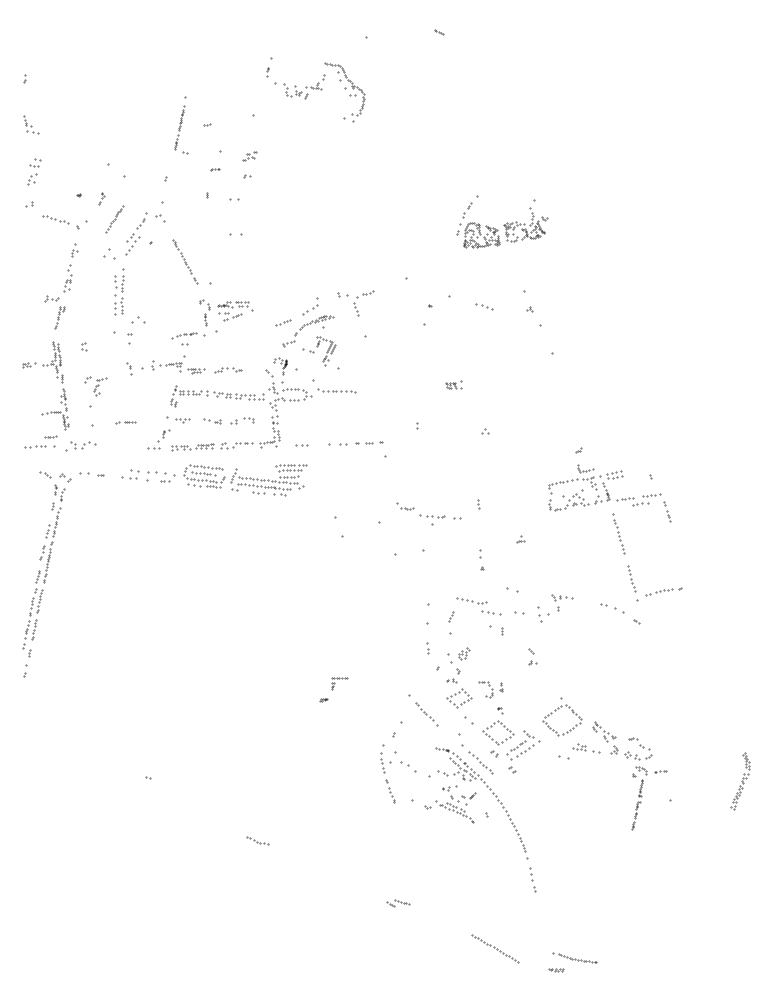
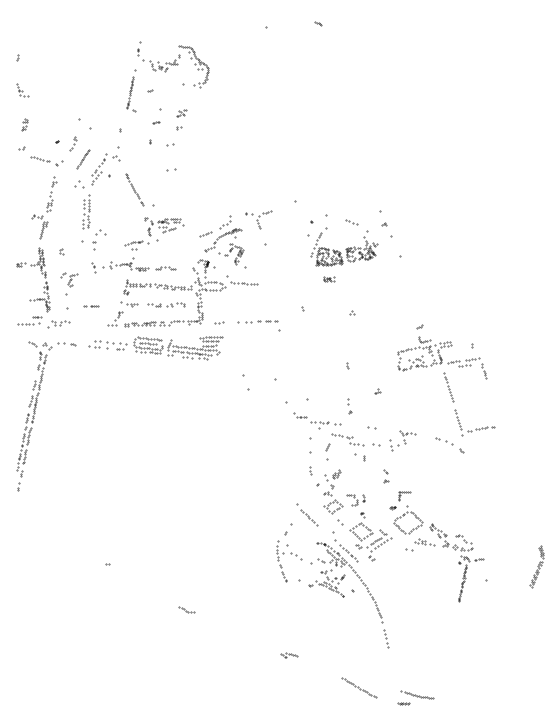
part: (316, 88) -> (173, 64), moved
part: (33, 171) -> (24, 124), size x0.62
part: (101, 197) -> (73, 143), size x1.67
part: (502, 221) -> (344, 246), moved
part: (429, 513) -> (317, 420), moved
part: (334, 690) -> (400, 500), moved

